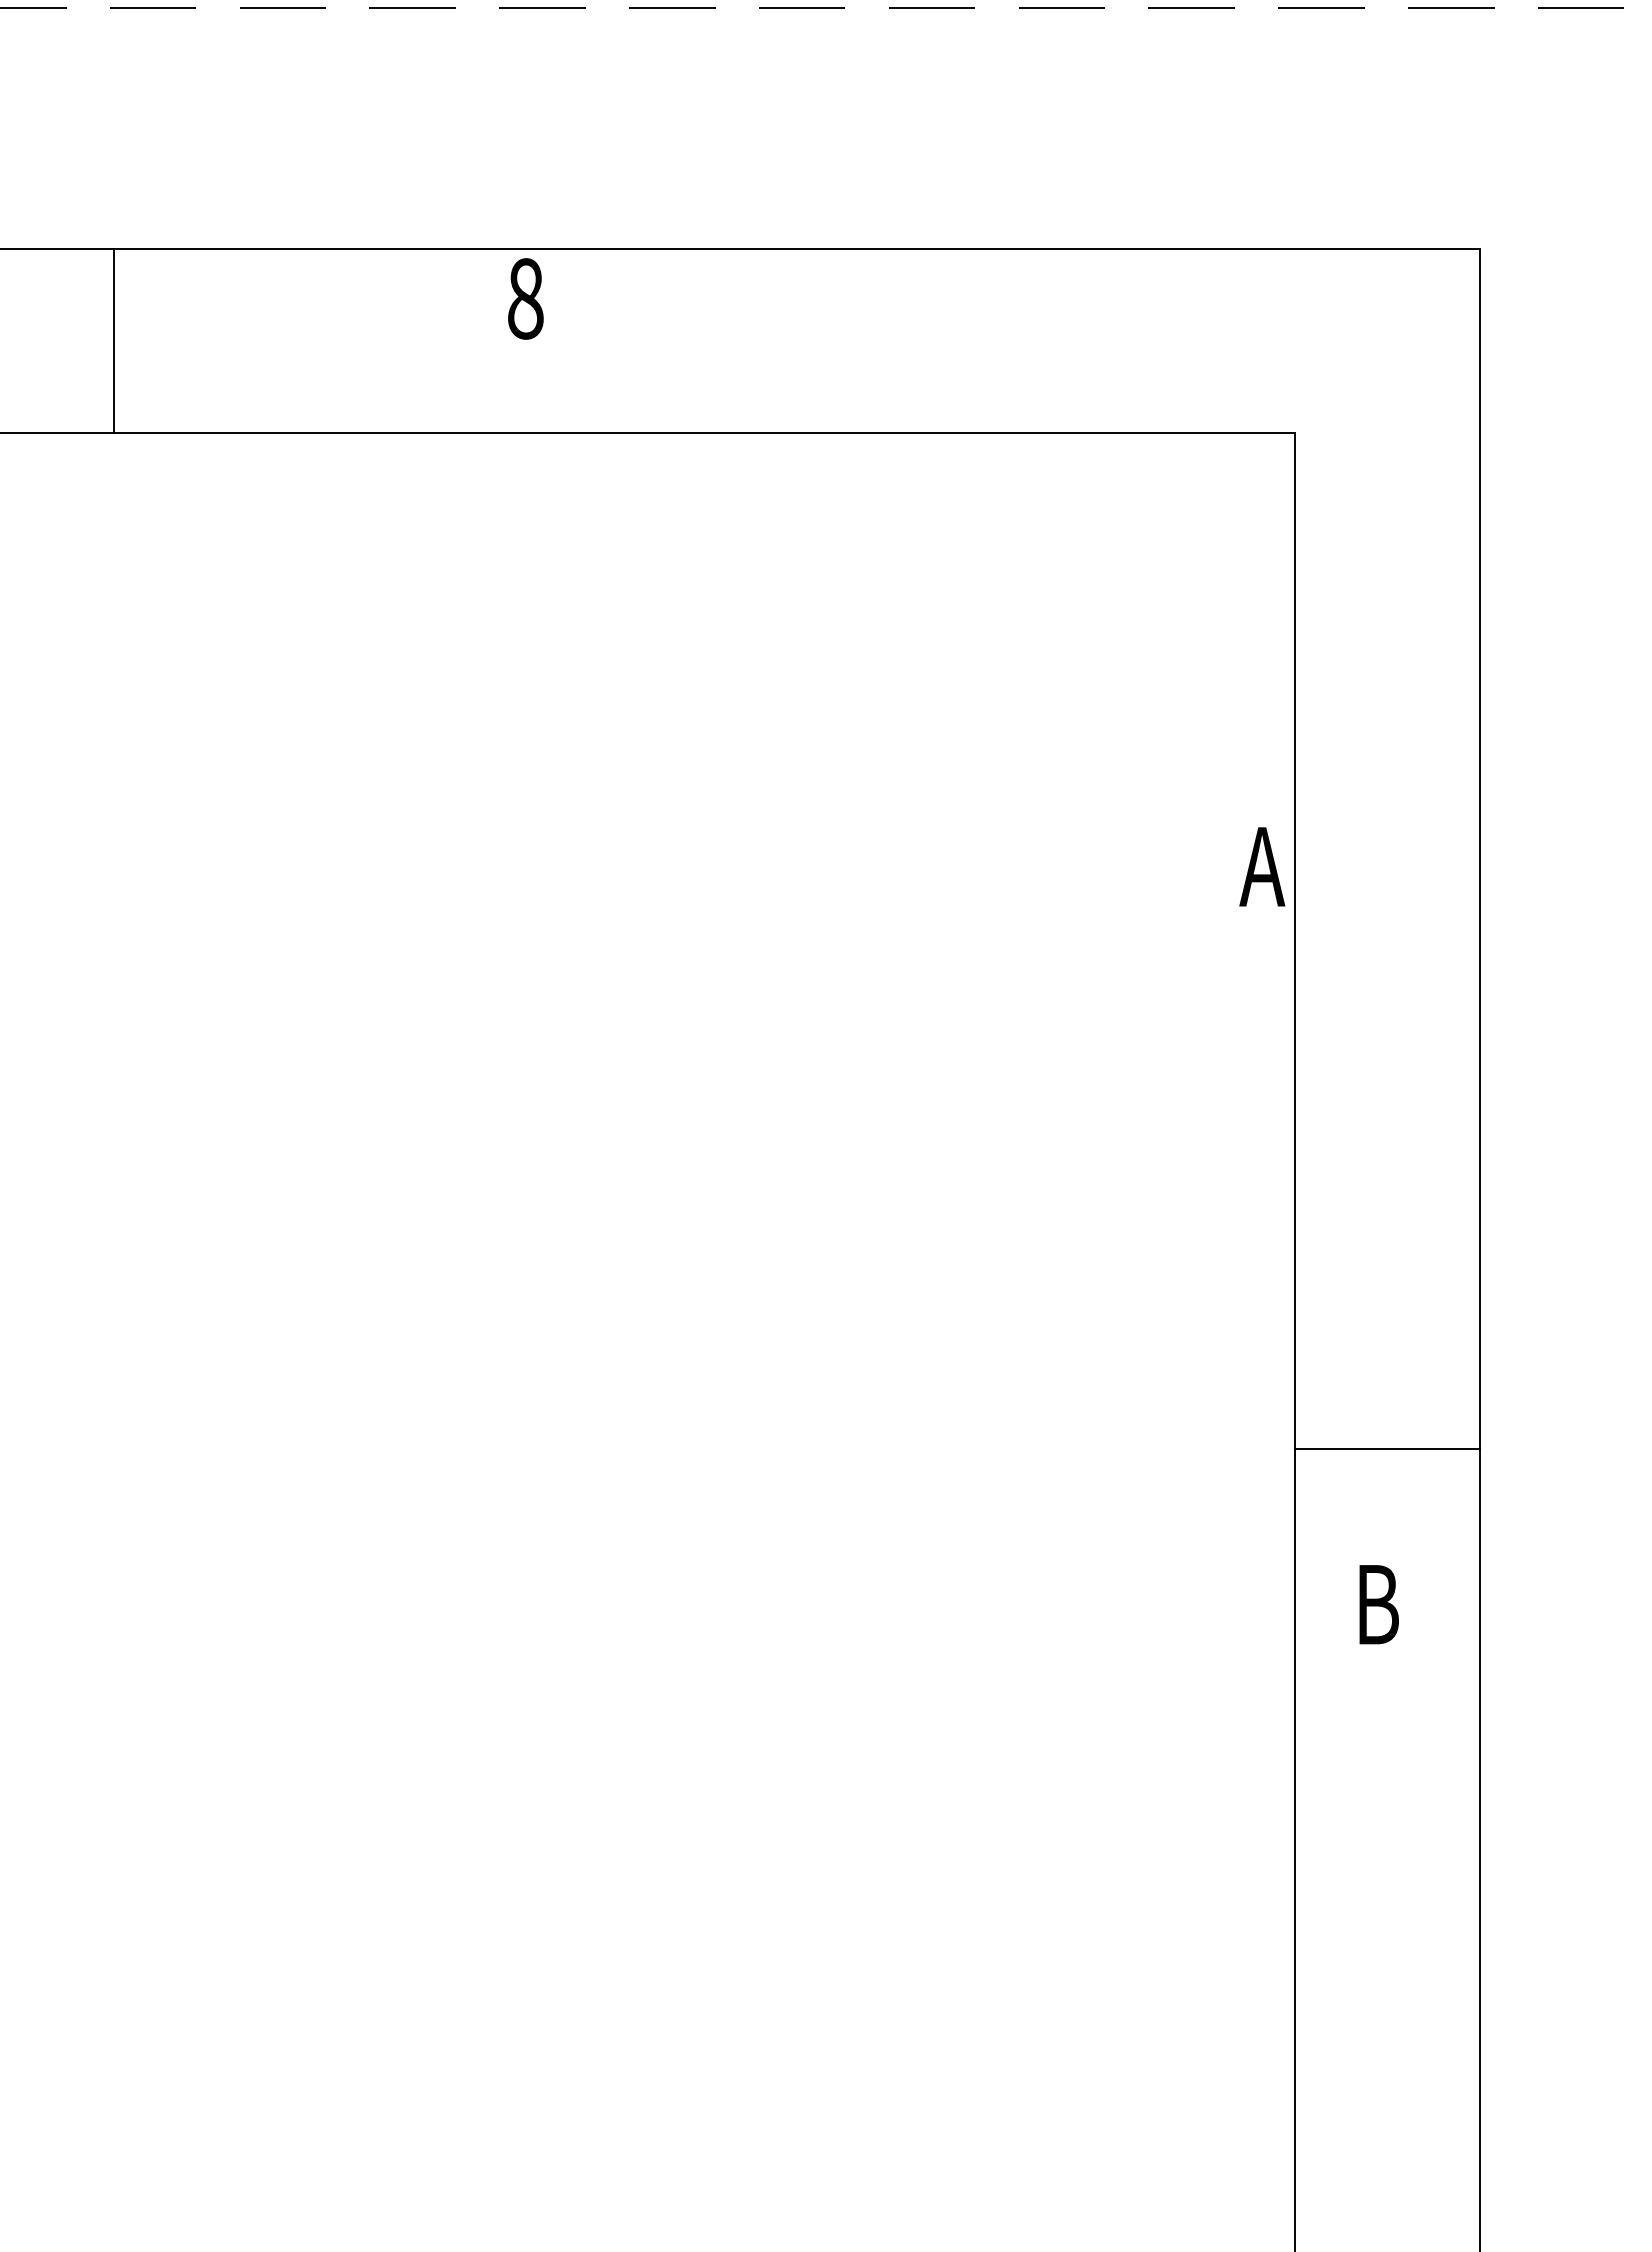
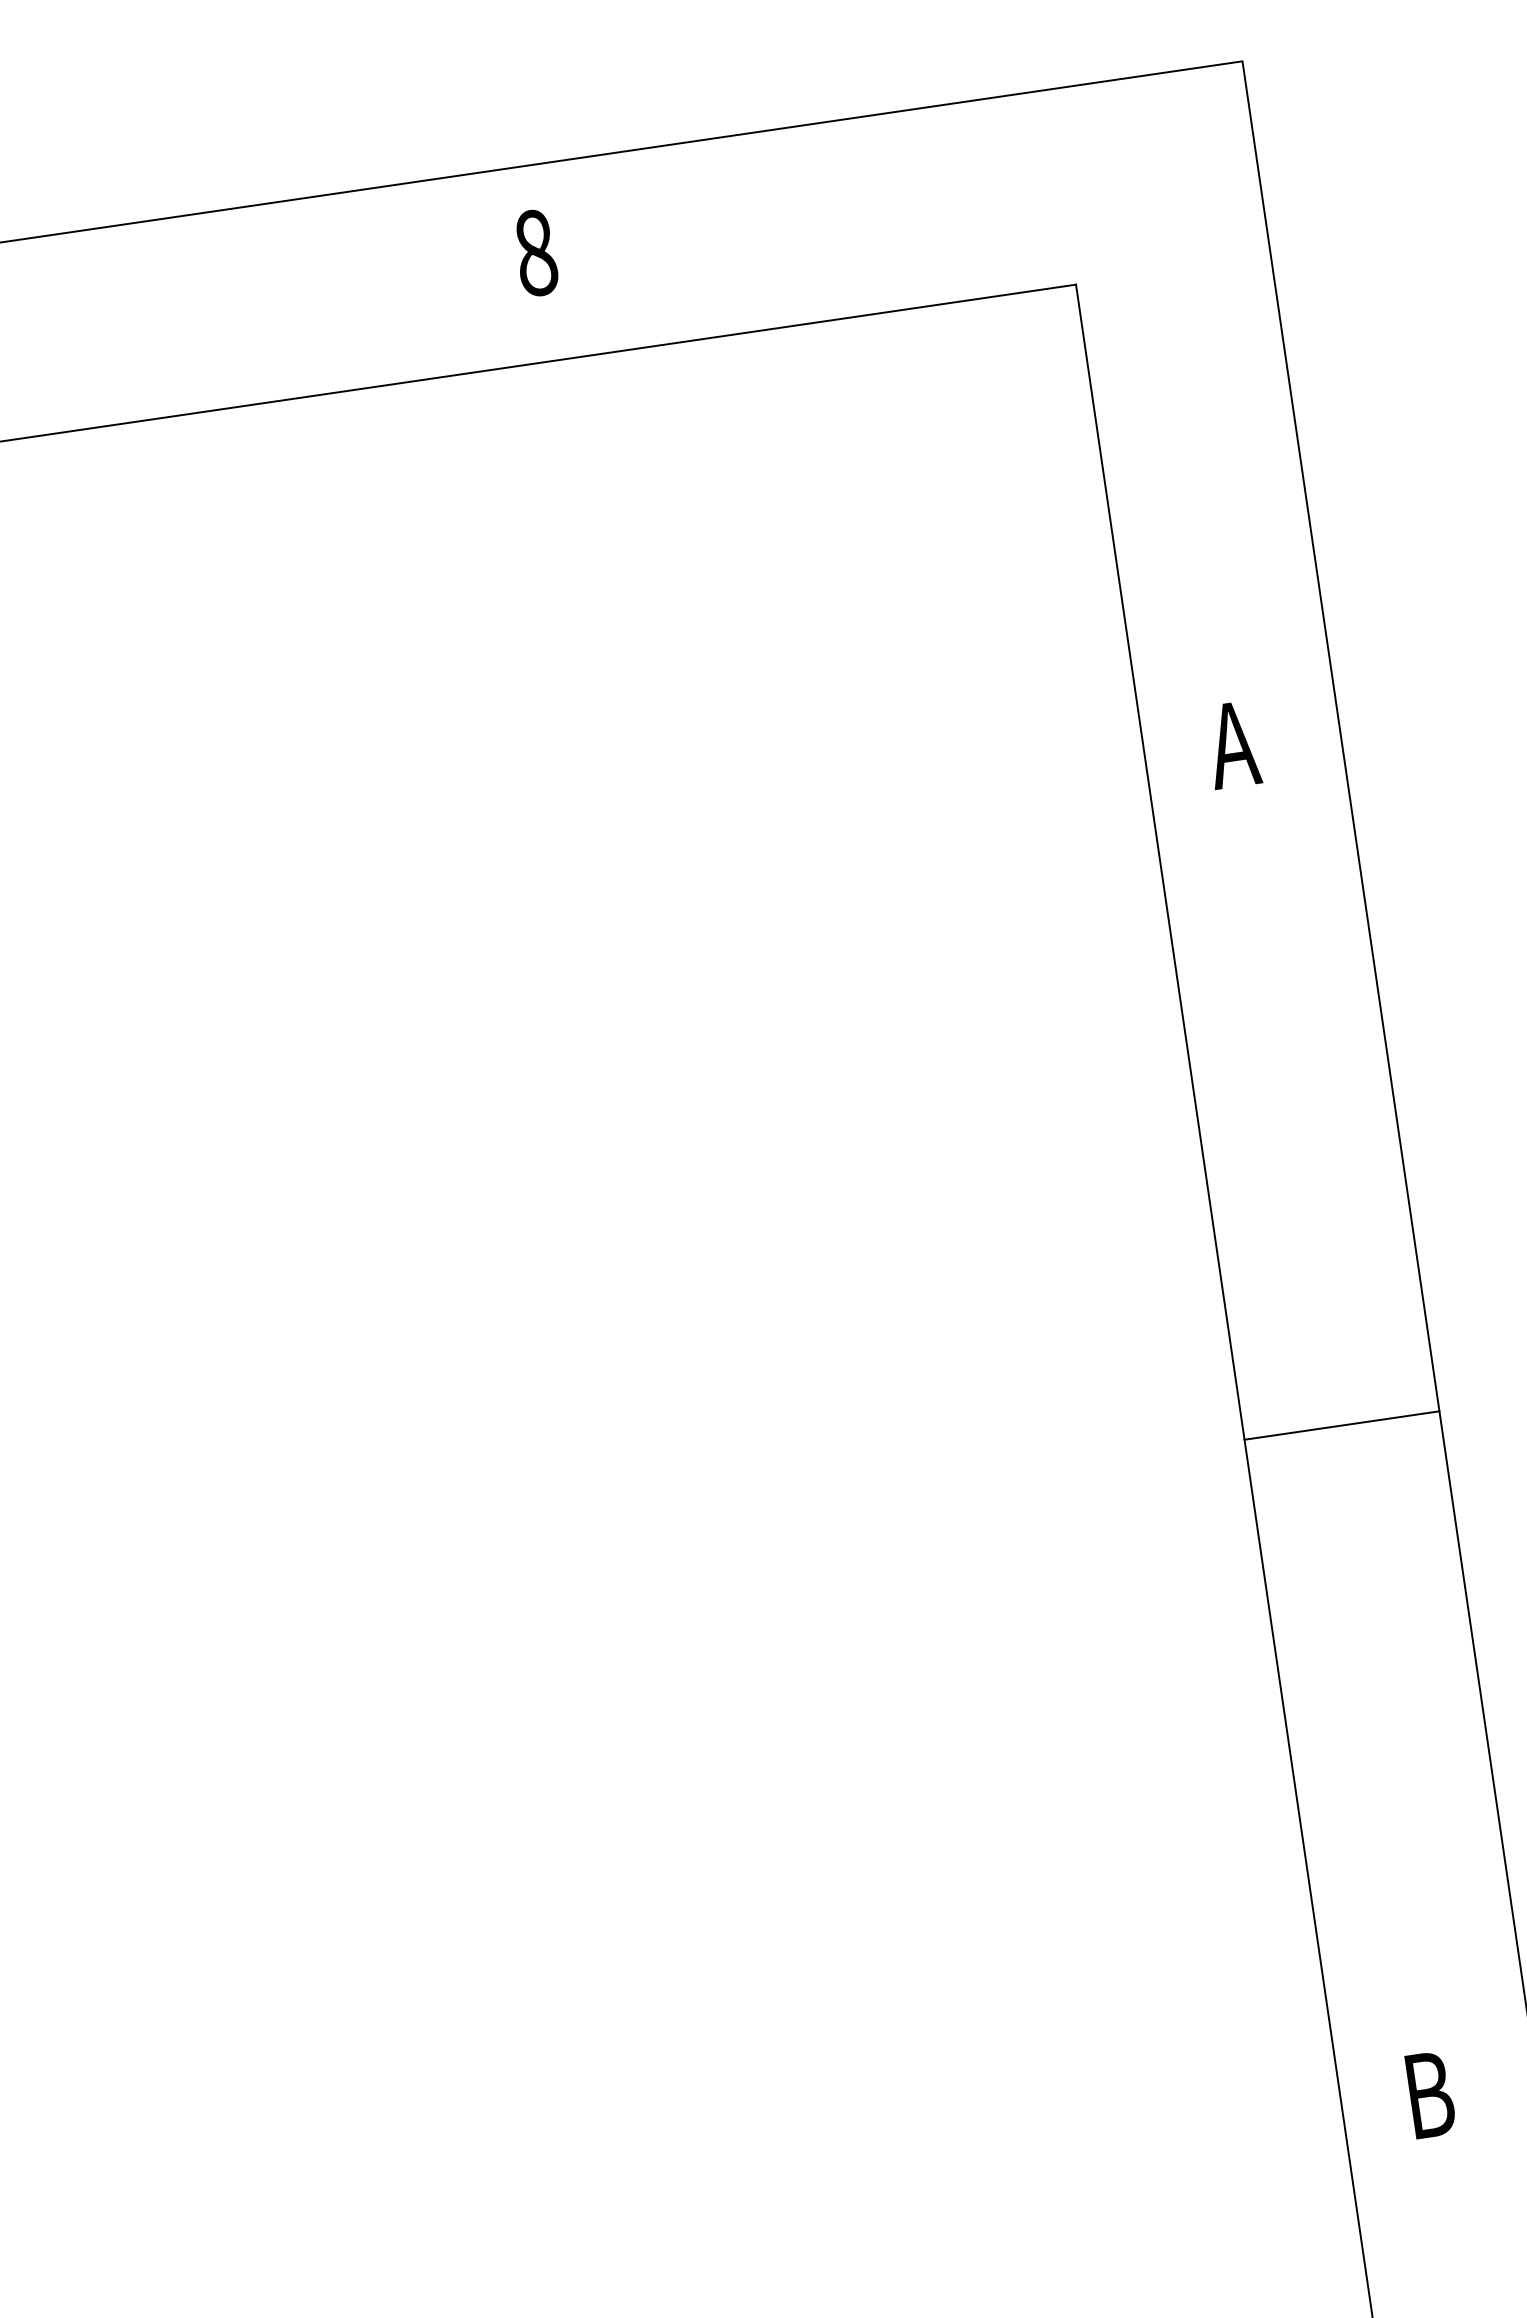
text: (525, 298) -> (535, 252), moved
text: (1262, 866) -> (1233, 744), moved
line: (1386, 1449) -> (1341, 1425), moved
text: (1378, 1604) -> (1430, 2094), moved

